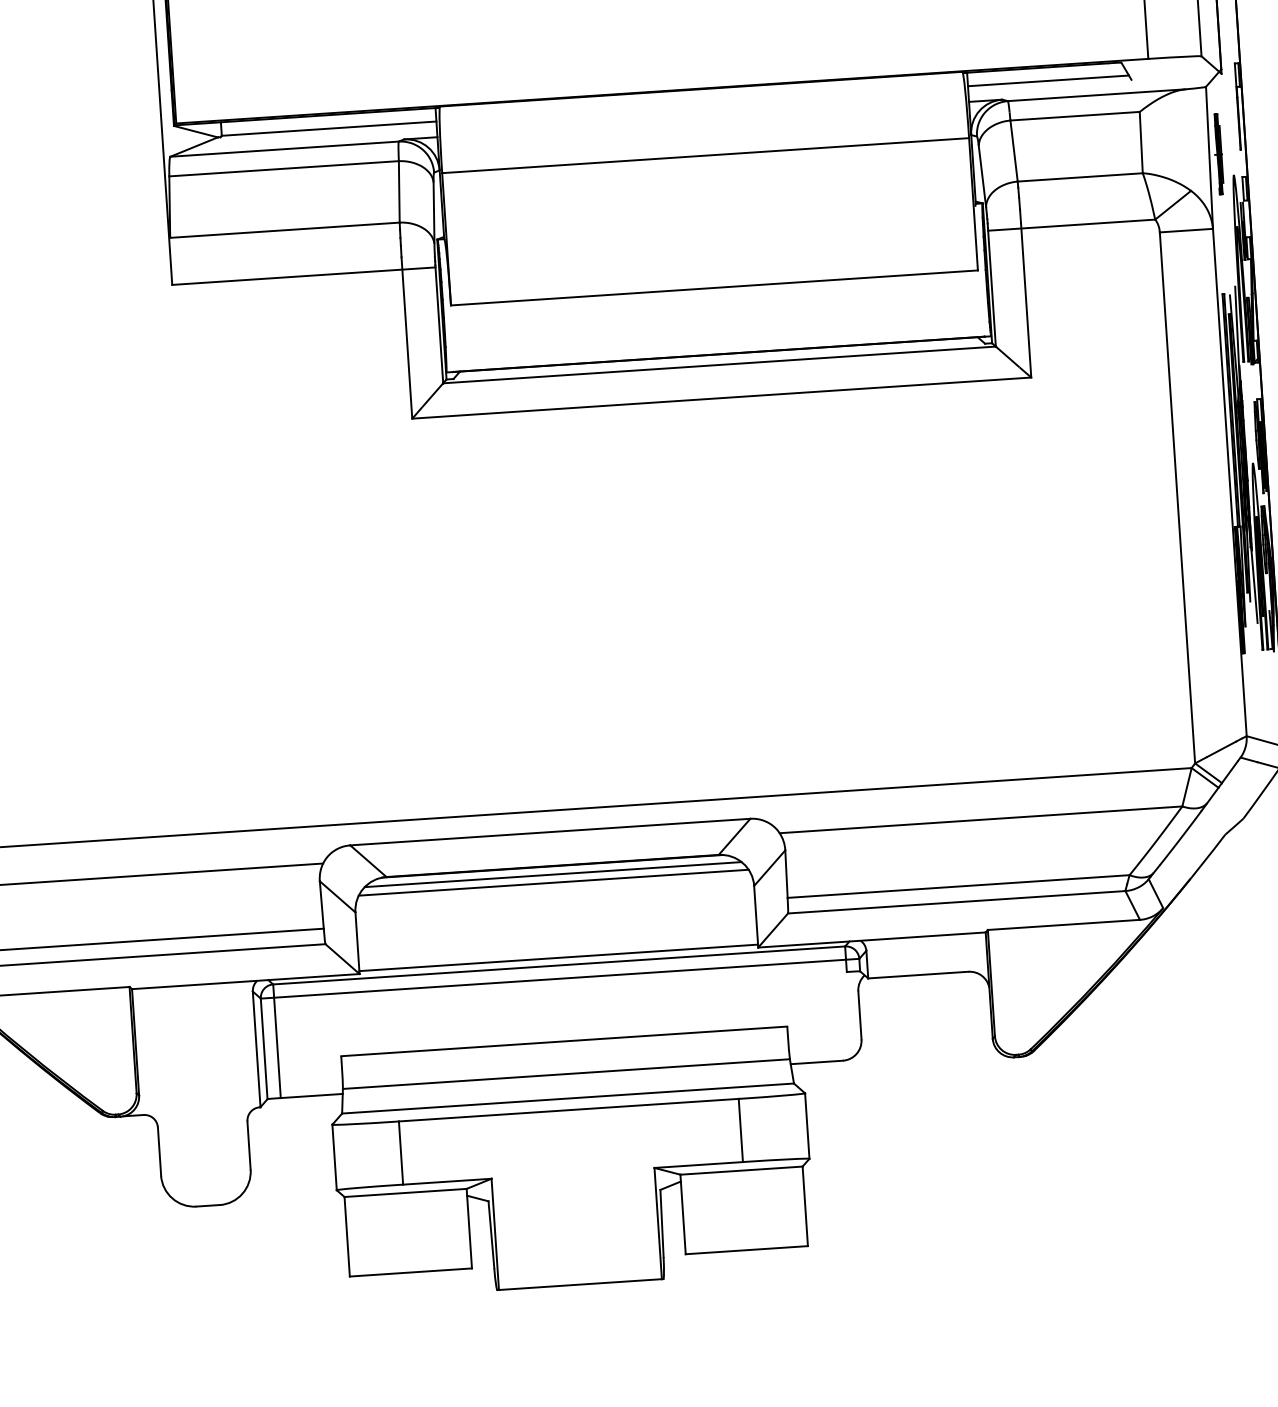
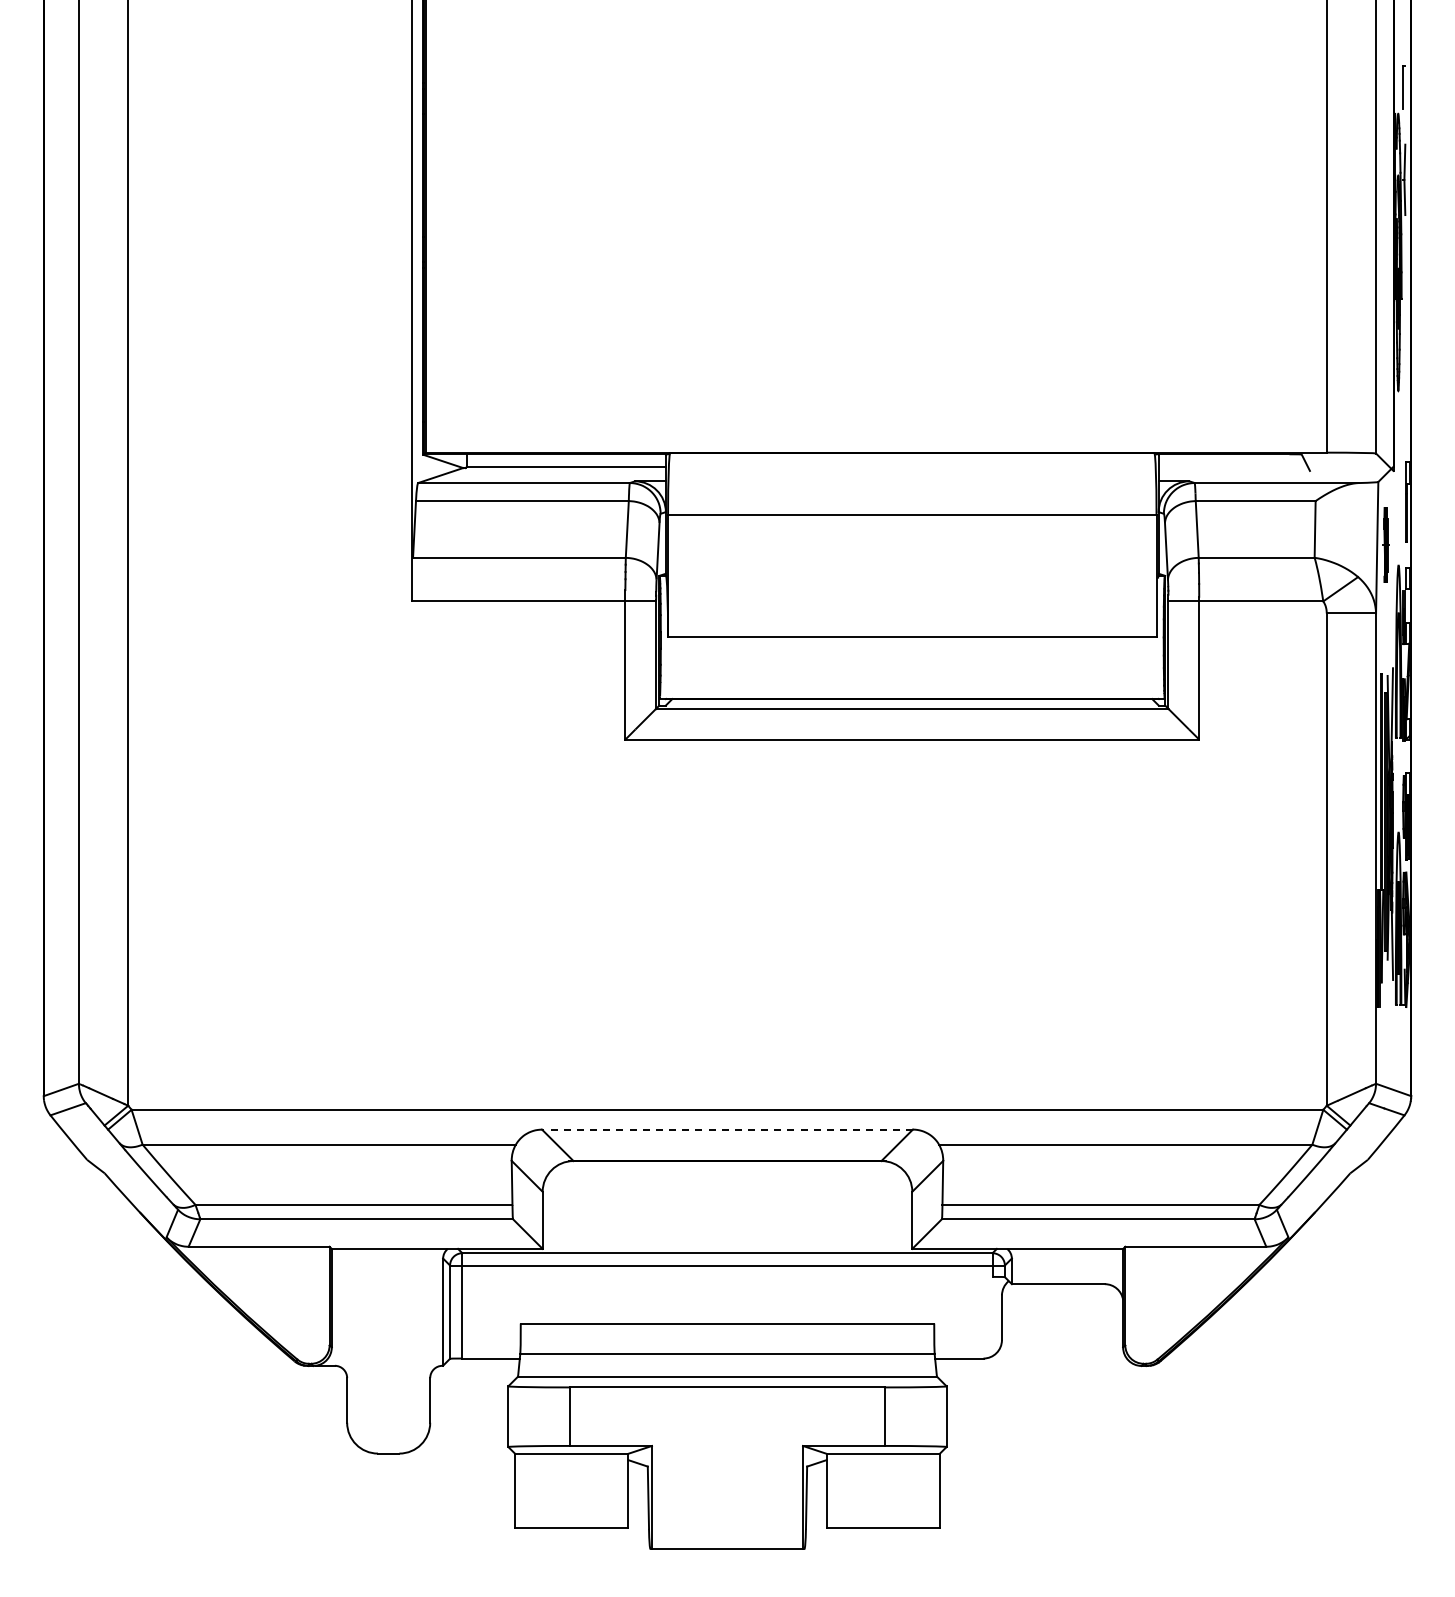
line: (1047, 80) -> (1232, 466), removed
line: (549, 832) -> (726, 1129), solid -> dashed
line: (553, 875) -> (727, 1169), removed
line: (553, 882) -> (727, 1176), removed
line: (558, 958) -> (727, 1246), removed

